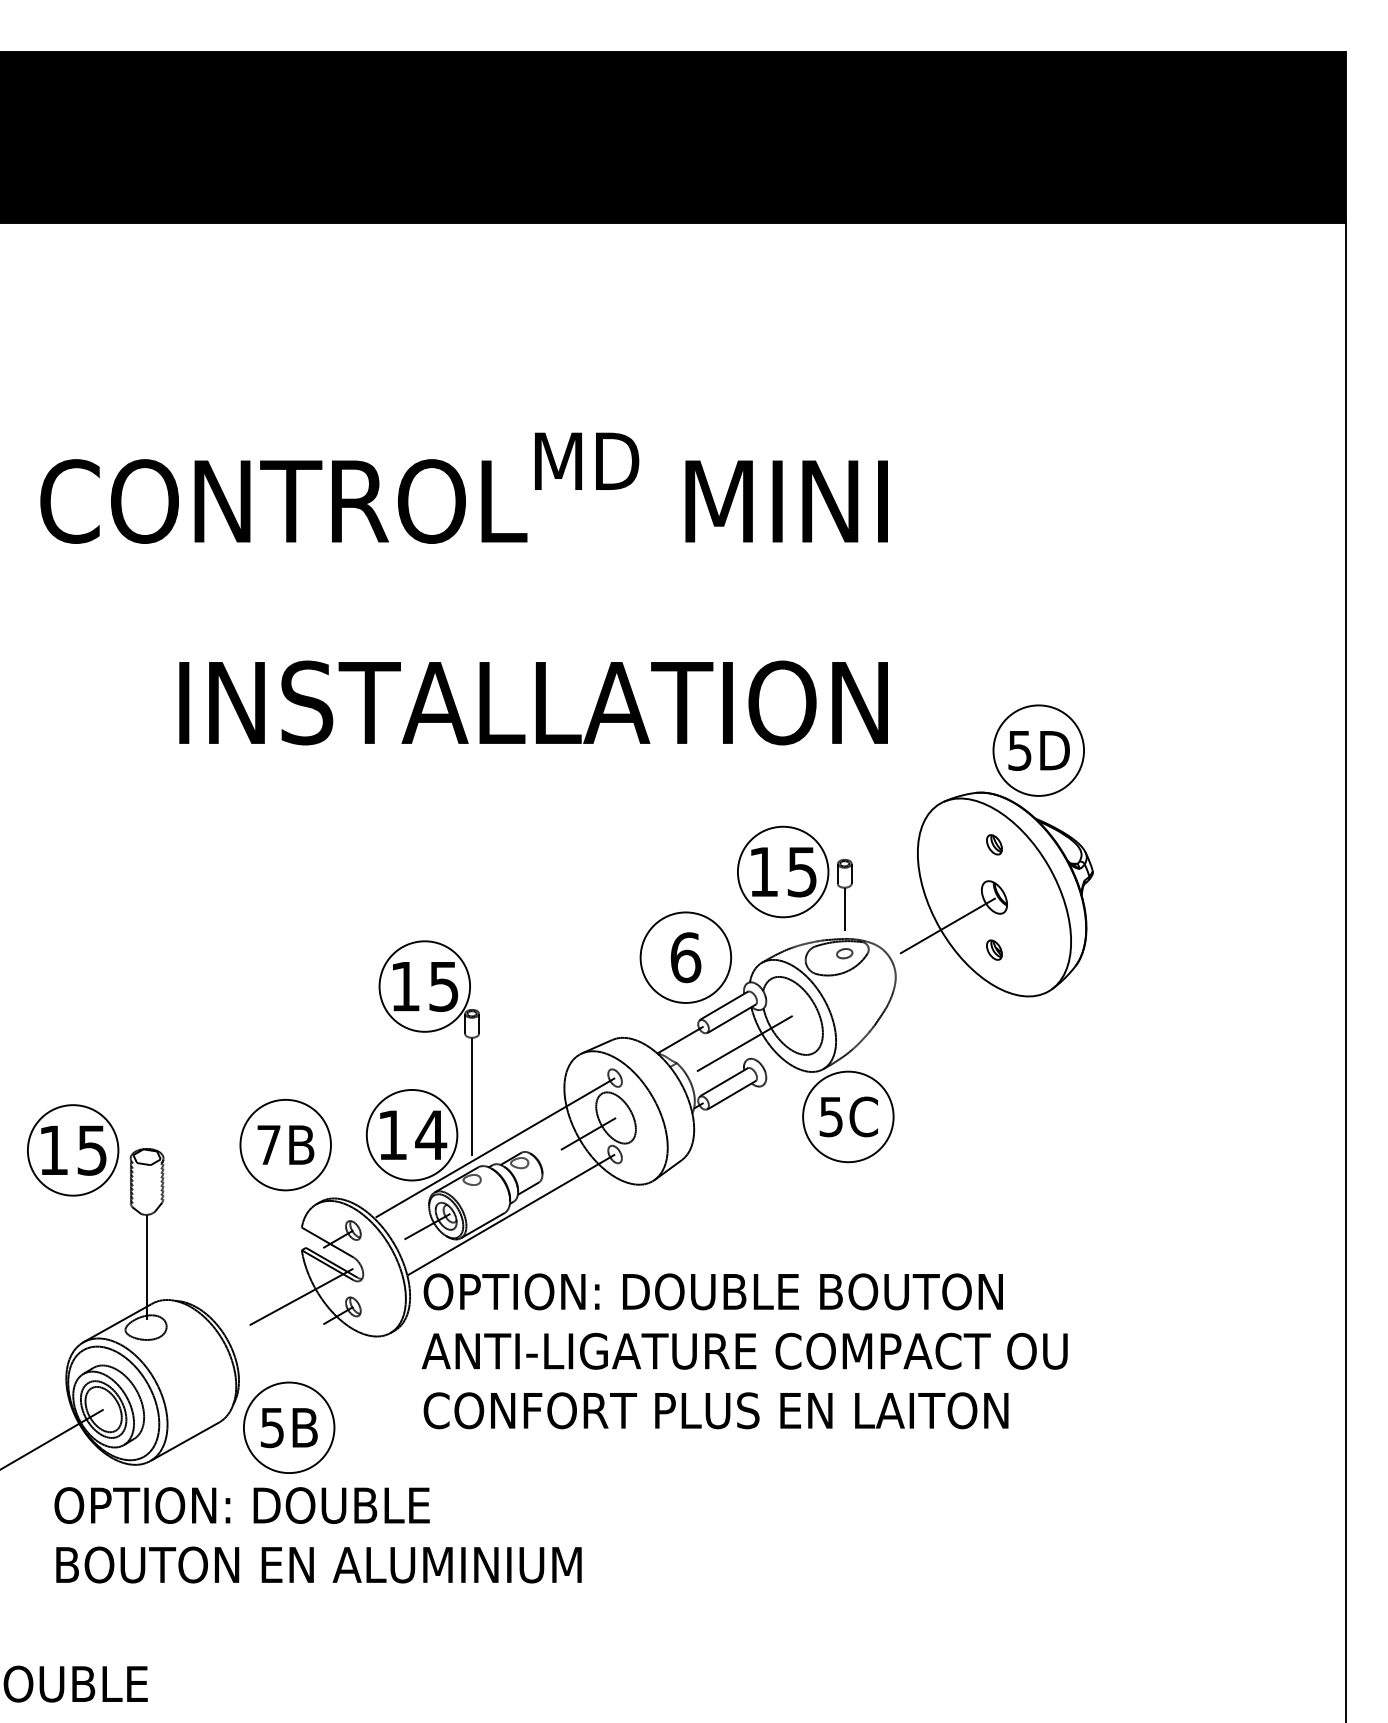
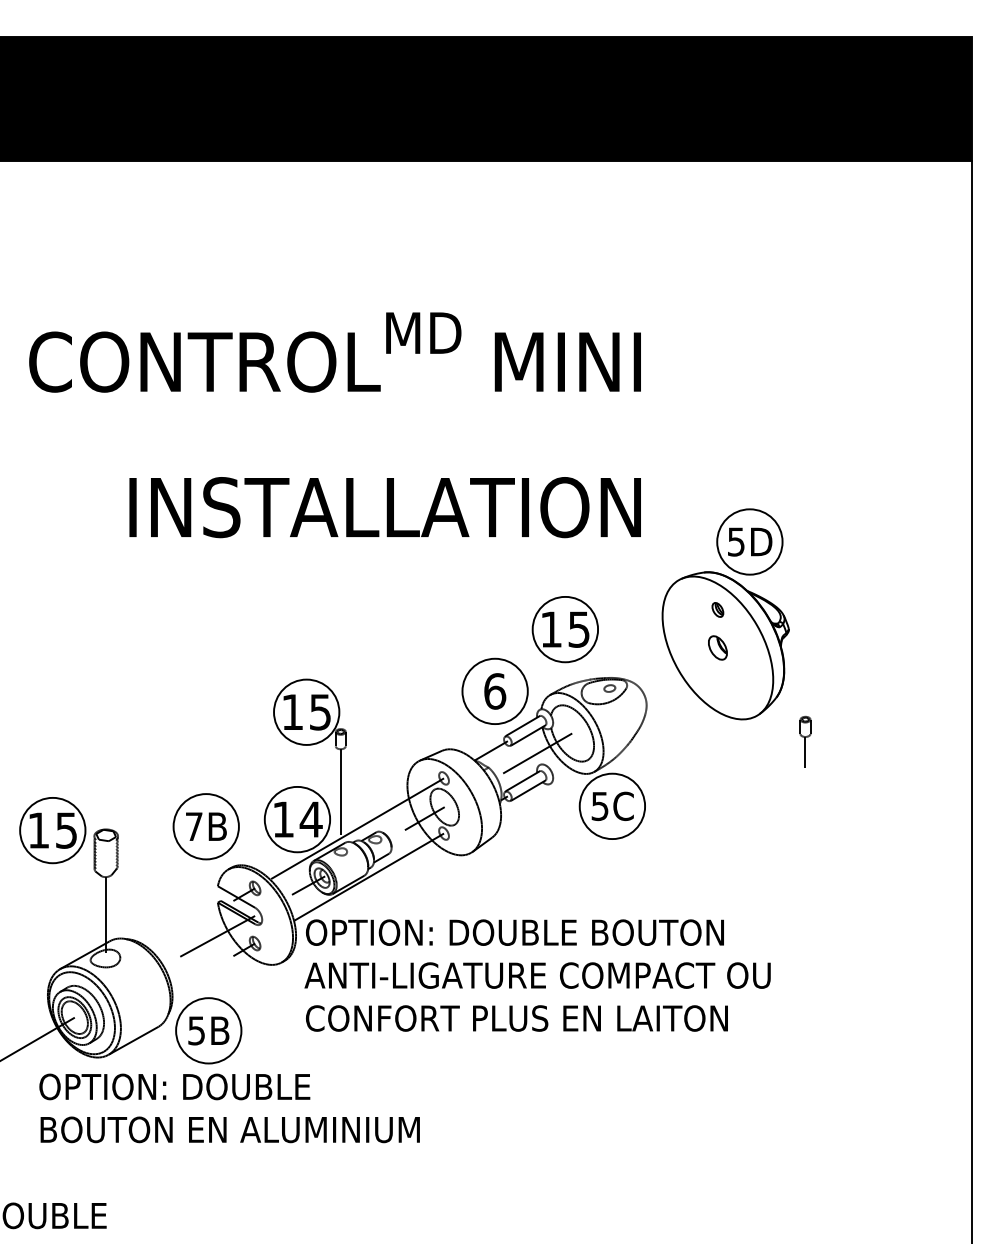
part: (844, 894) -> (805, 741), moved
line: (947, 925) -> (684, 668), removed
part: (994, 949) -> (717, 685), removed

